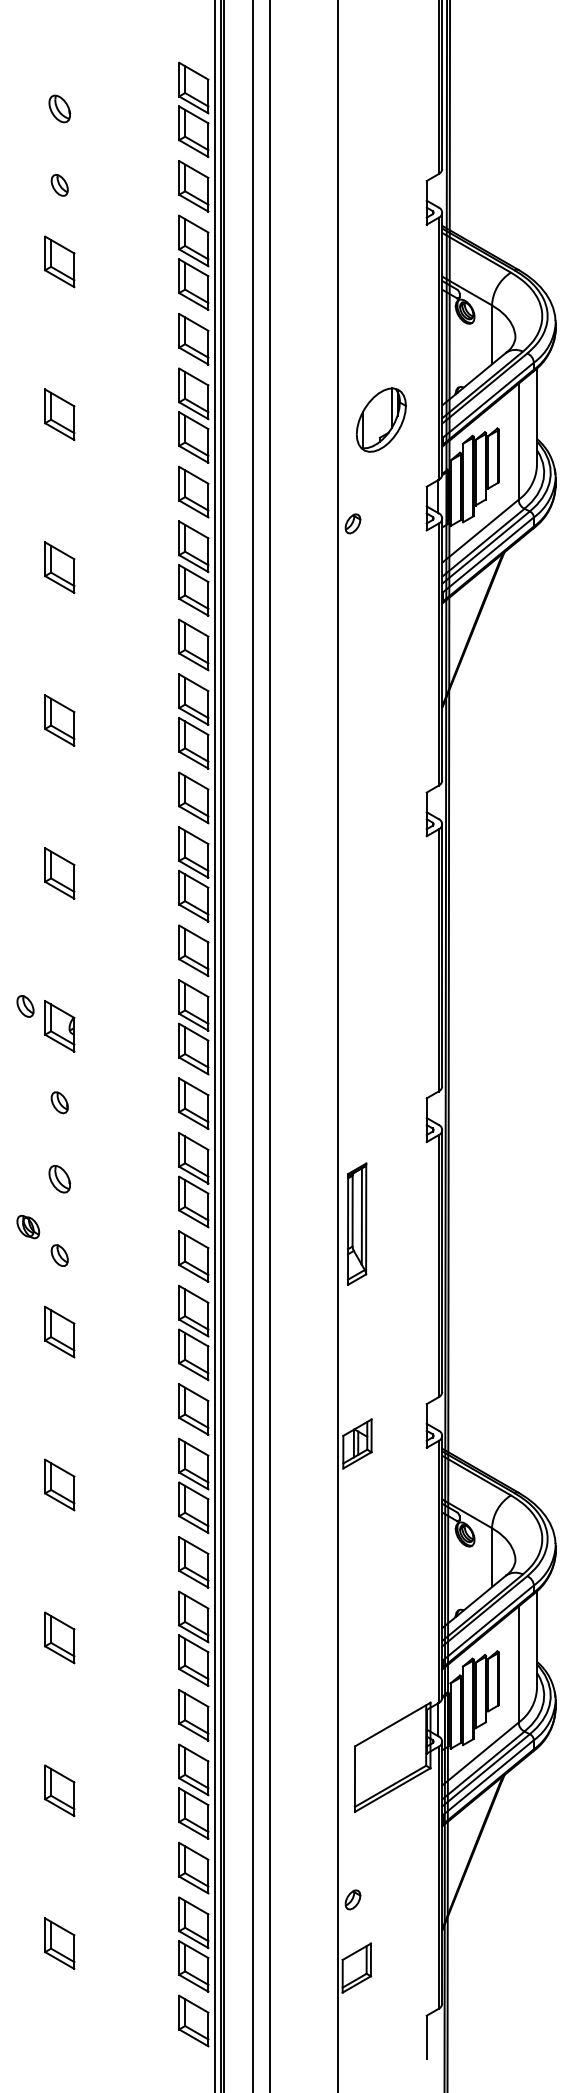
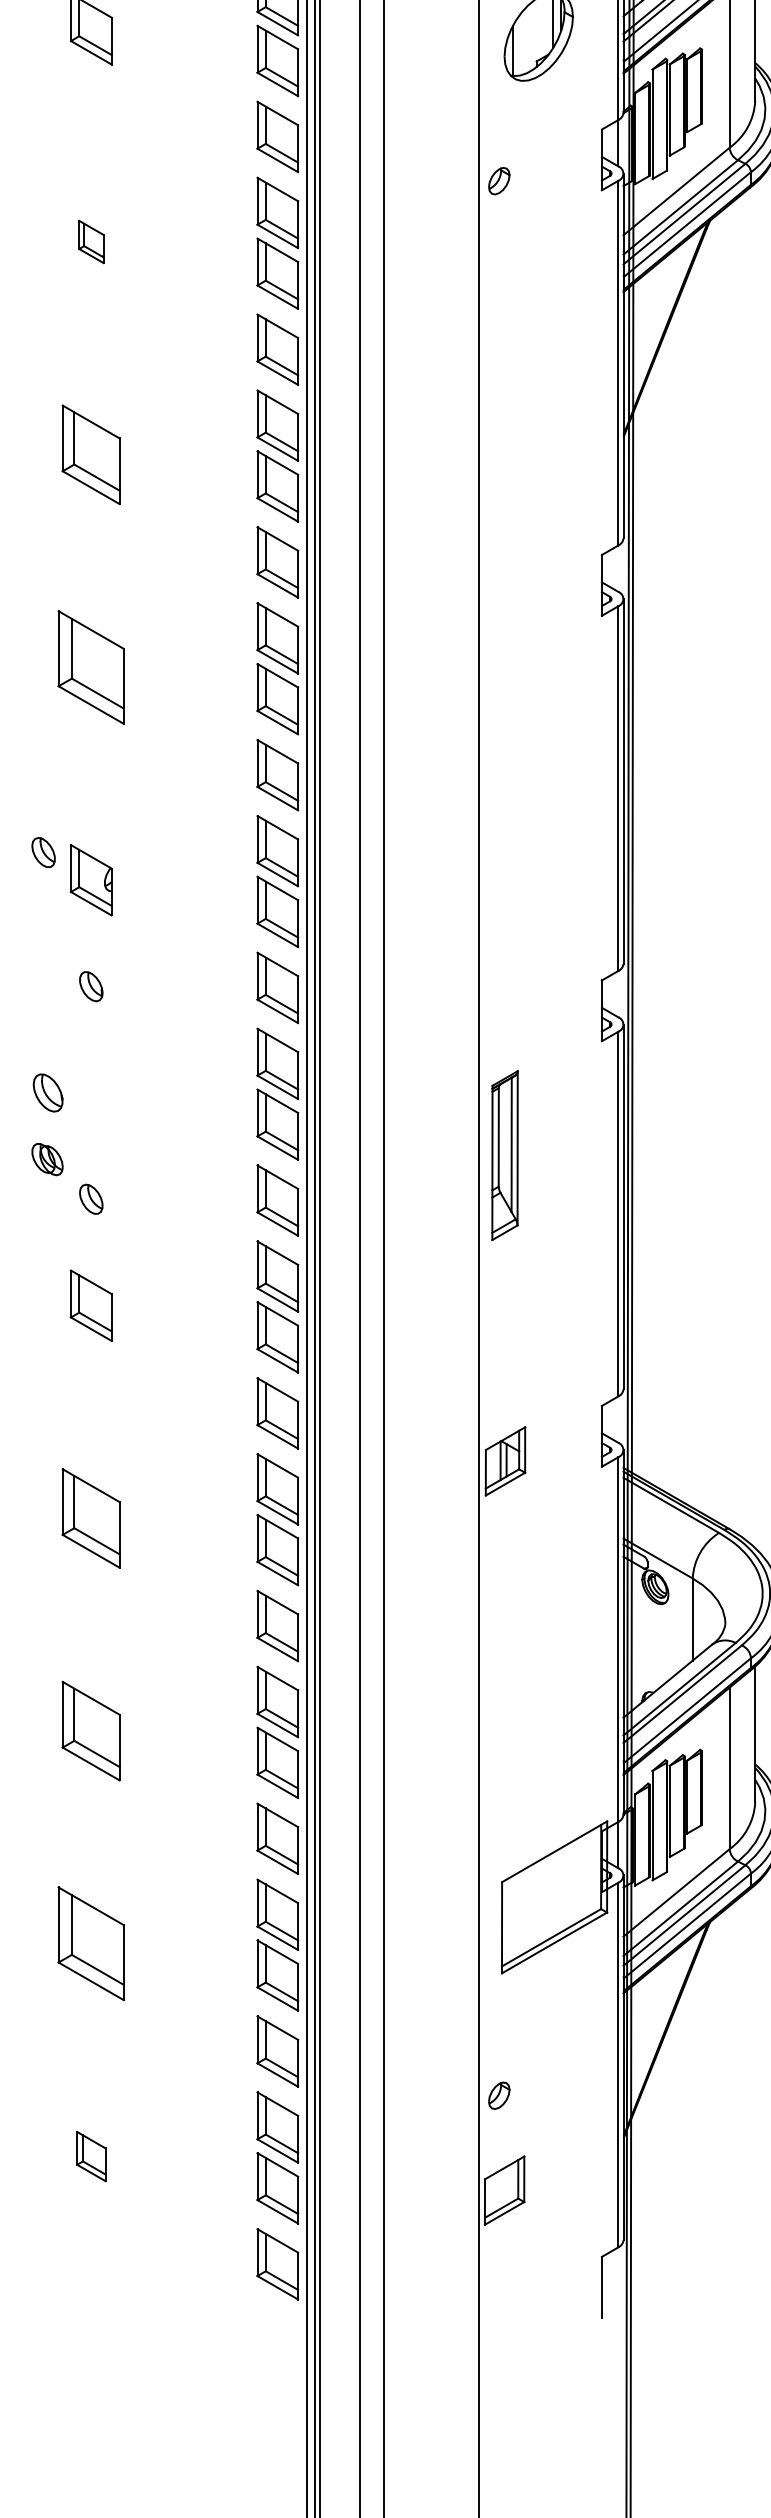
part: (59, 567) -> (90, 241), size x0.6
part: (59, 720) -> (90, 454), size x1.4
part: (59, 873) -> (90, 667), size x1.6
part: (59, 1179) -> (47, 1093), moved
part: (59, 1484) -> (90, 1517), size x1.4
part: (59, 1637) -> (90, 1730), size x1.4
part: (59, 1790) -> (90, 1943), size x1.6
part: (59, 1943) -> (90, 2156), size x0.7

